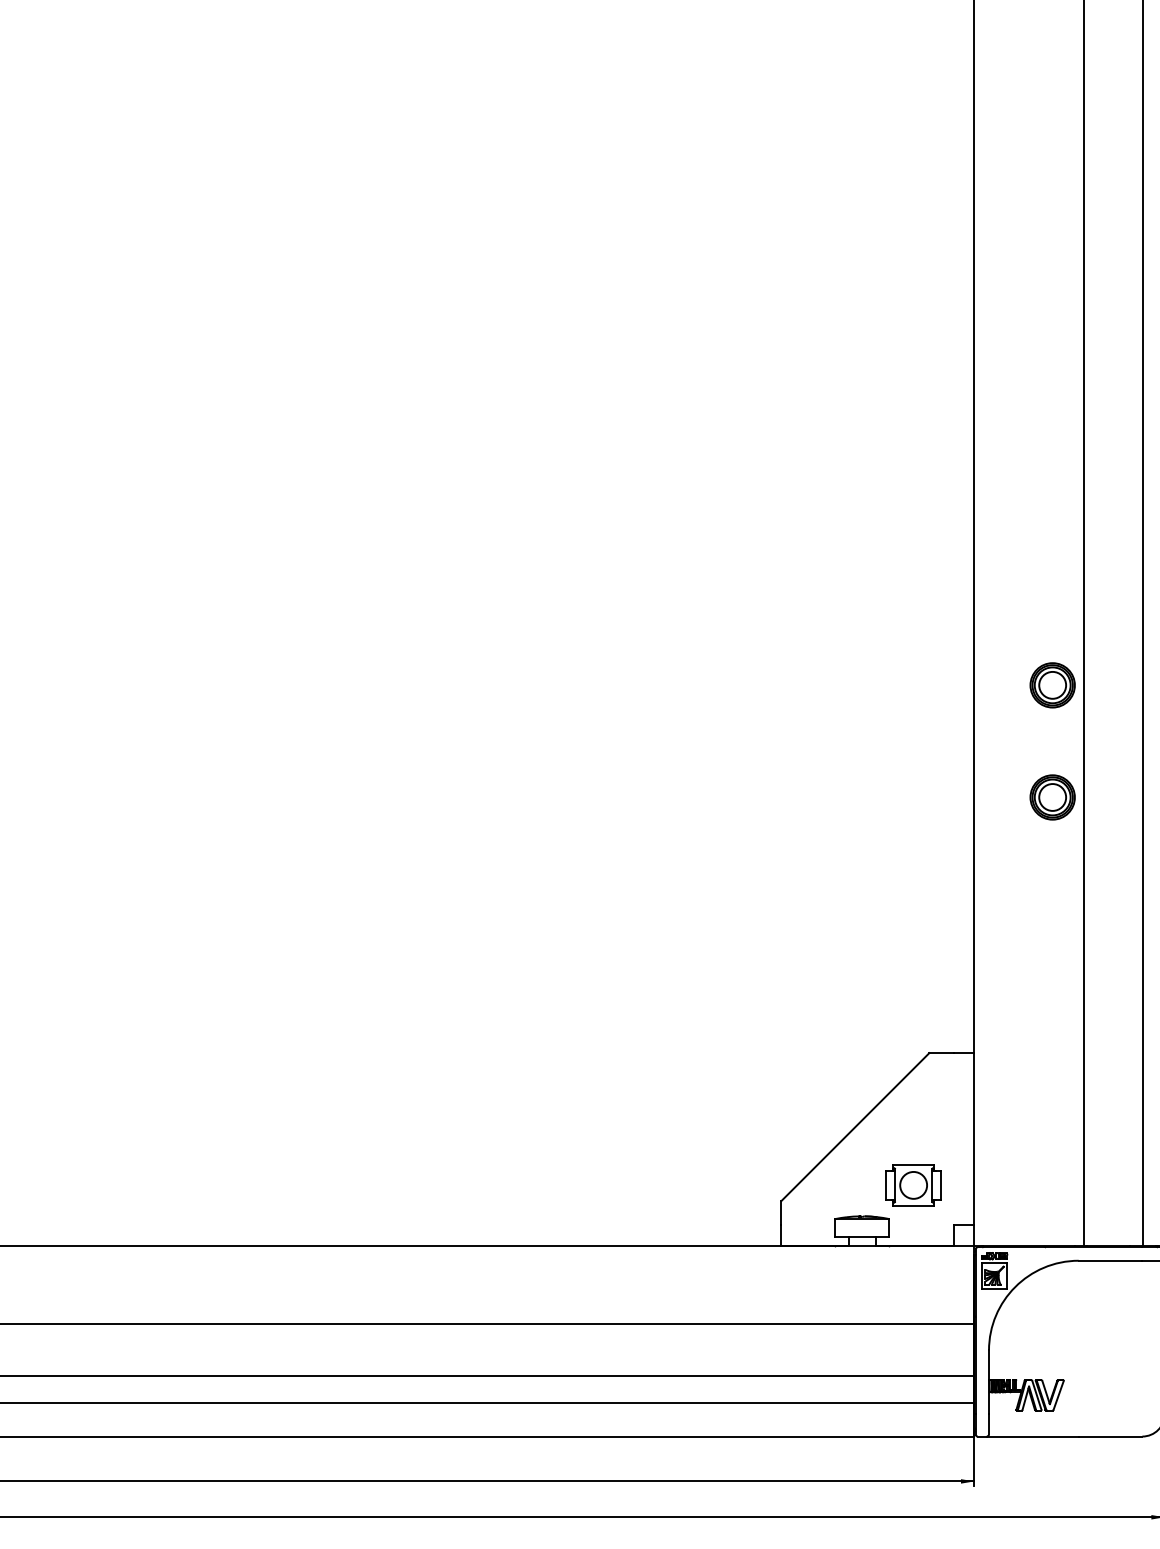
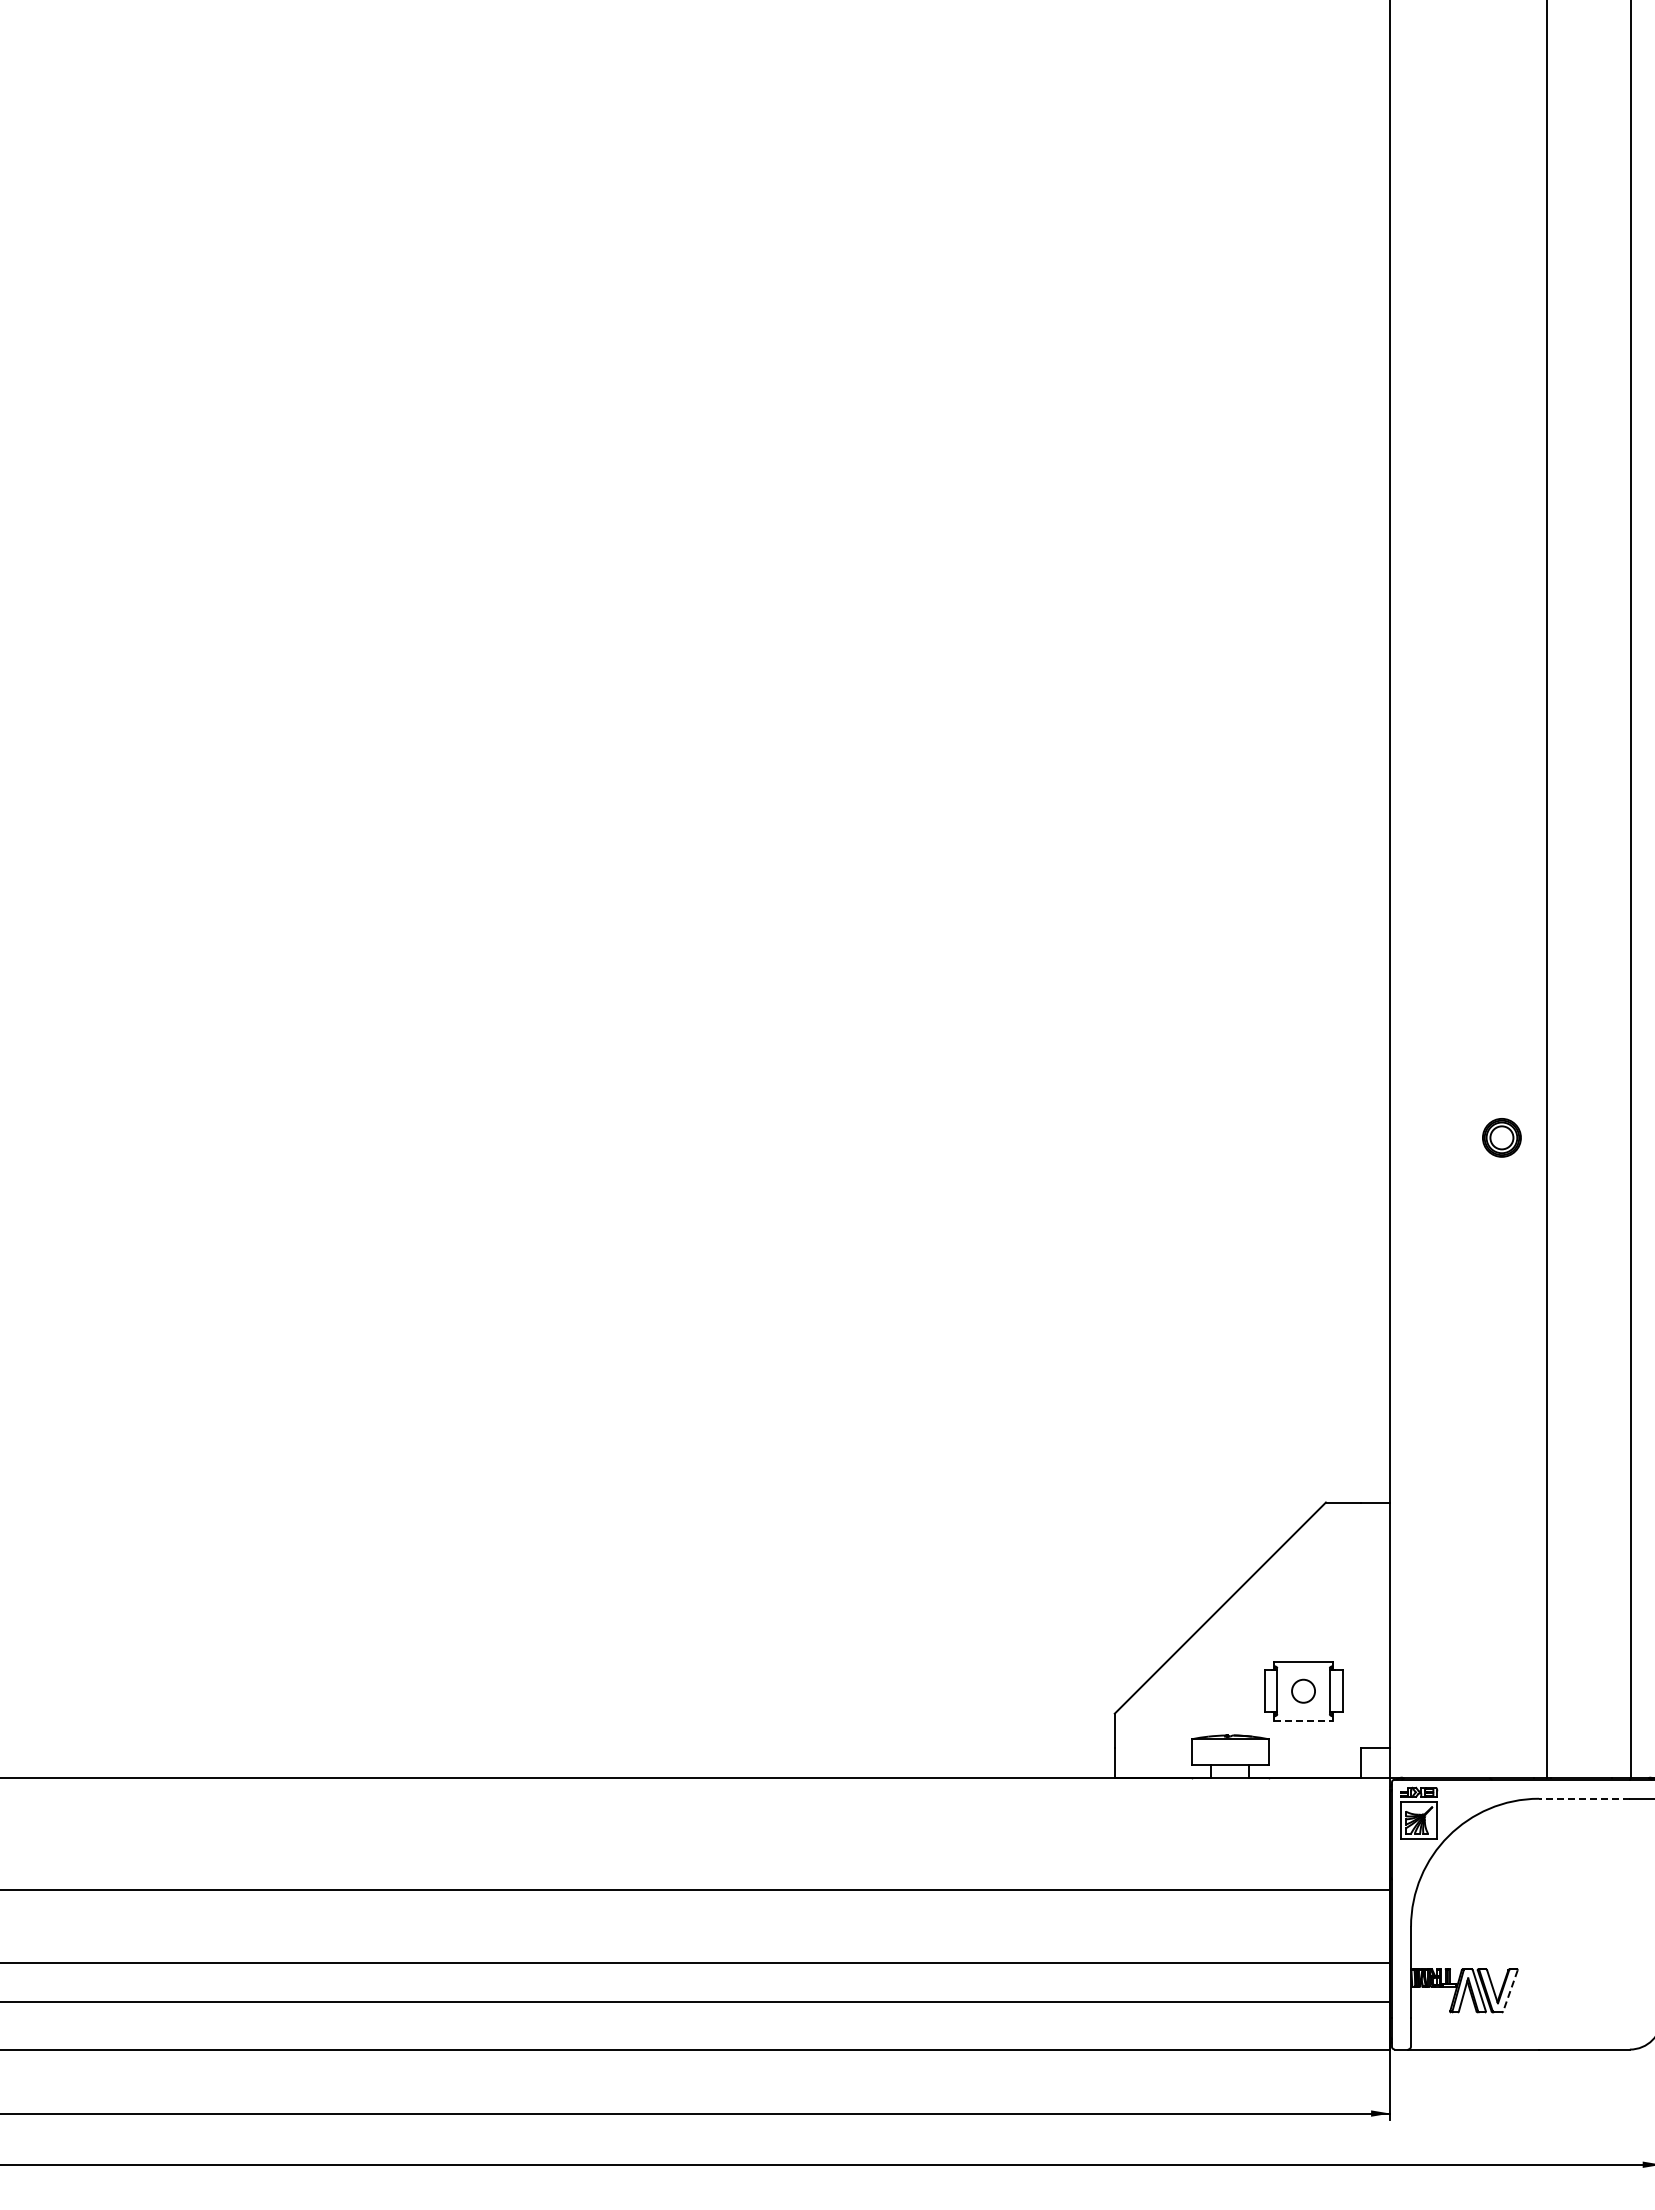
part: (1052, 685) -> (1501, 977), removed
part: (1052, 797) -> (1501, 1137), size x0.6
circle: (913, 1185) -> (1303, 1691), size x0.6
line: (914, 1205) -> (1304, 1720), solid -> dashed
line: (1109, 1260) -> (1583, 1798), solid -> dashed
line: (1058, 1395) -> (1510, 1990), solid -> dashed

